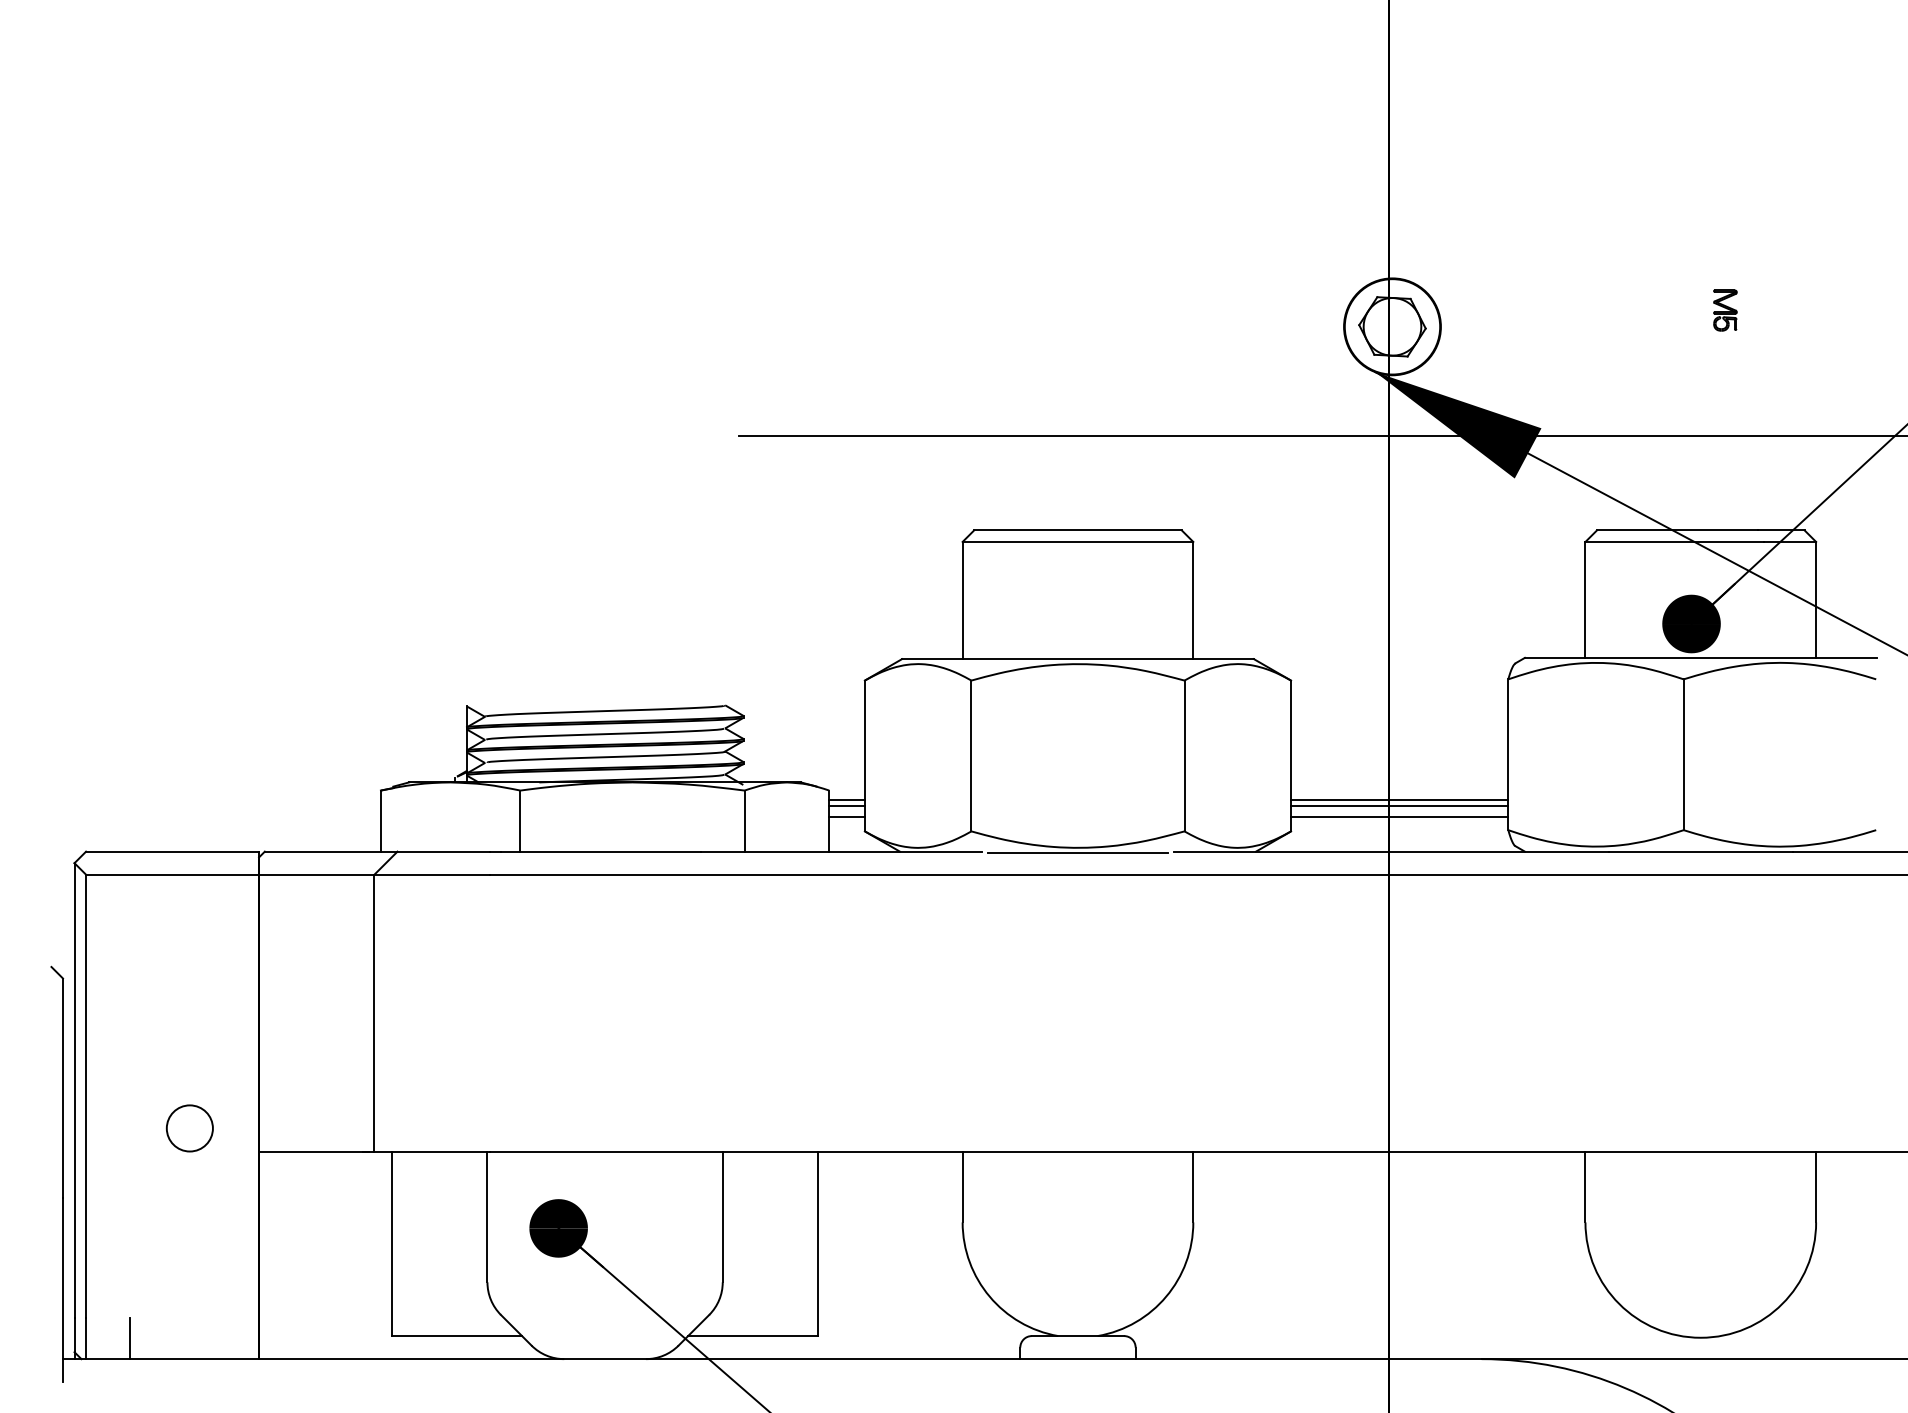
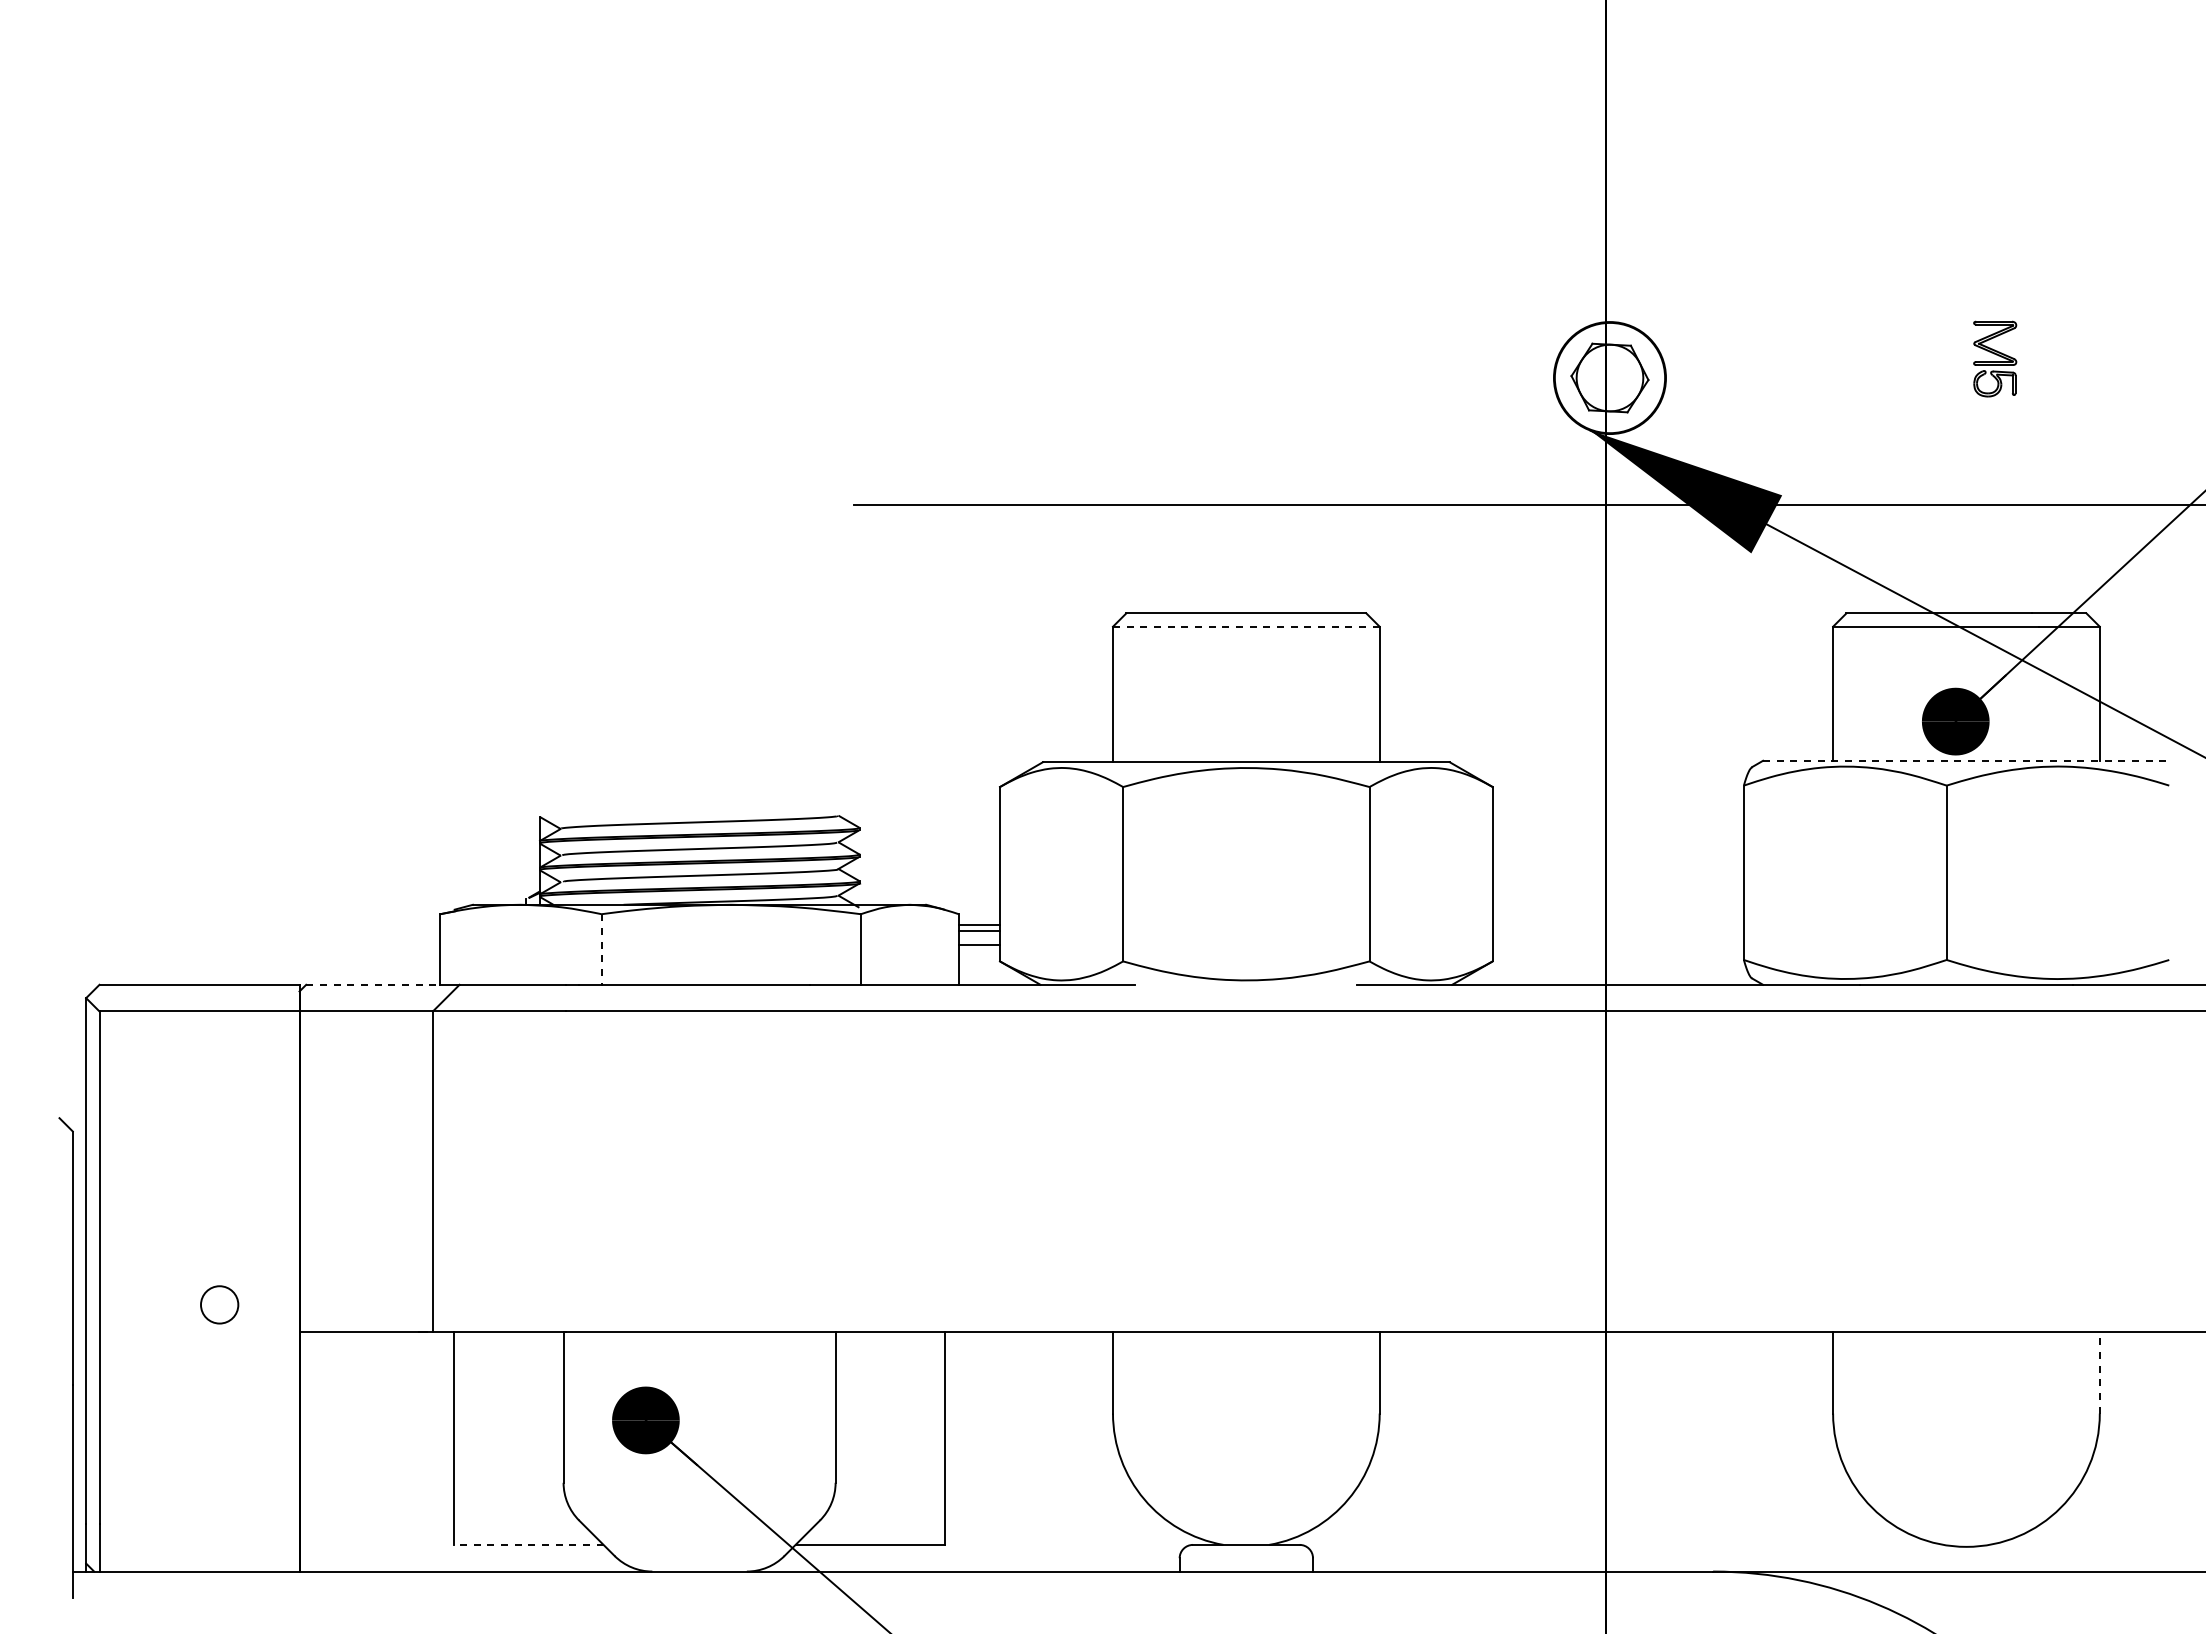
part: (1725, 310) -> (1994, 359), size x1.6
line: (1077, 541) -> (1245, 626), solid -> dashed
line: (1700, 657) -> (1966, 760), solid -> dashed
line: (1398, 799) -> (1617, 924), removed
line: (1398, 805) -> (1617, 931), removed
line: (1398, 816) -> (1617, 944), removed
line: (520, 821) -> (601, 950), solid -> dashed
line: (323, 851) -> (373, 984), solid -> dashed
line: (1078, 853) -> (1246, 986), removed
circle: (189, 1128) -> (219, 1304), size x0.7
line: (1815, 1186) -> (2099, 1372), solid -> dashed
line: (457, 1335) -> (528, 1544), solid -> dashed
line: (130, 1338) -> (150, 1547), removed

